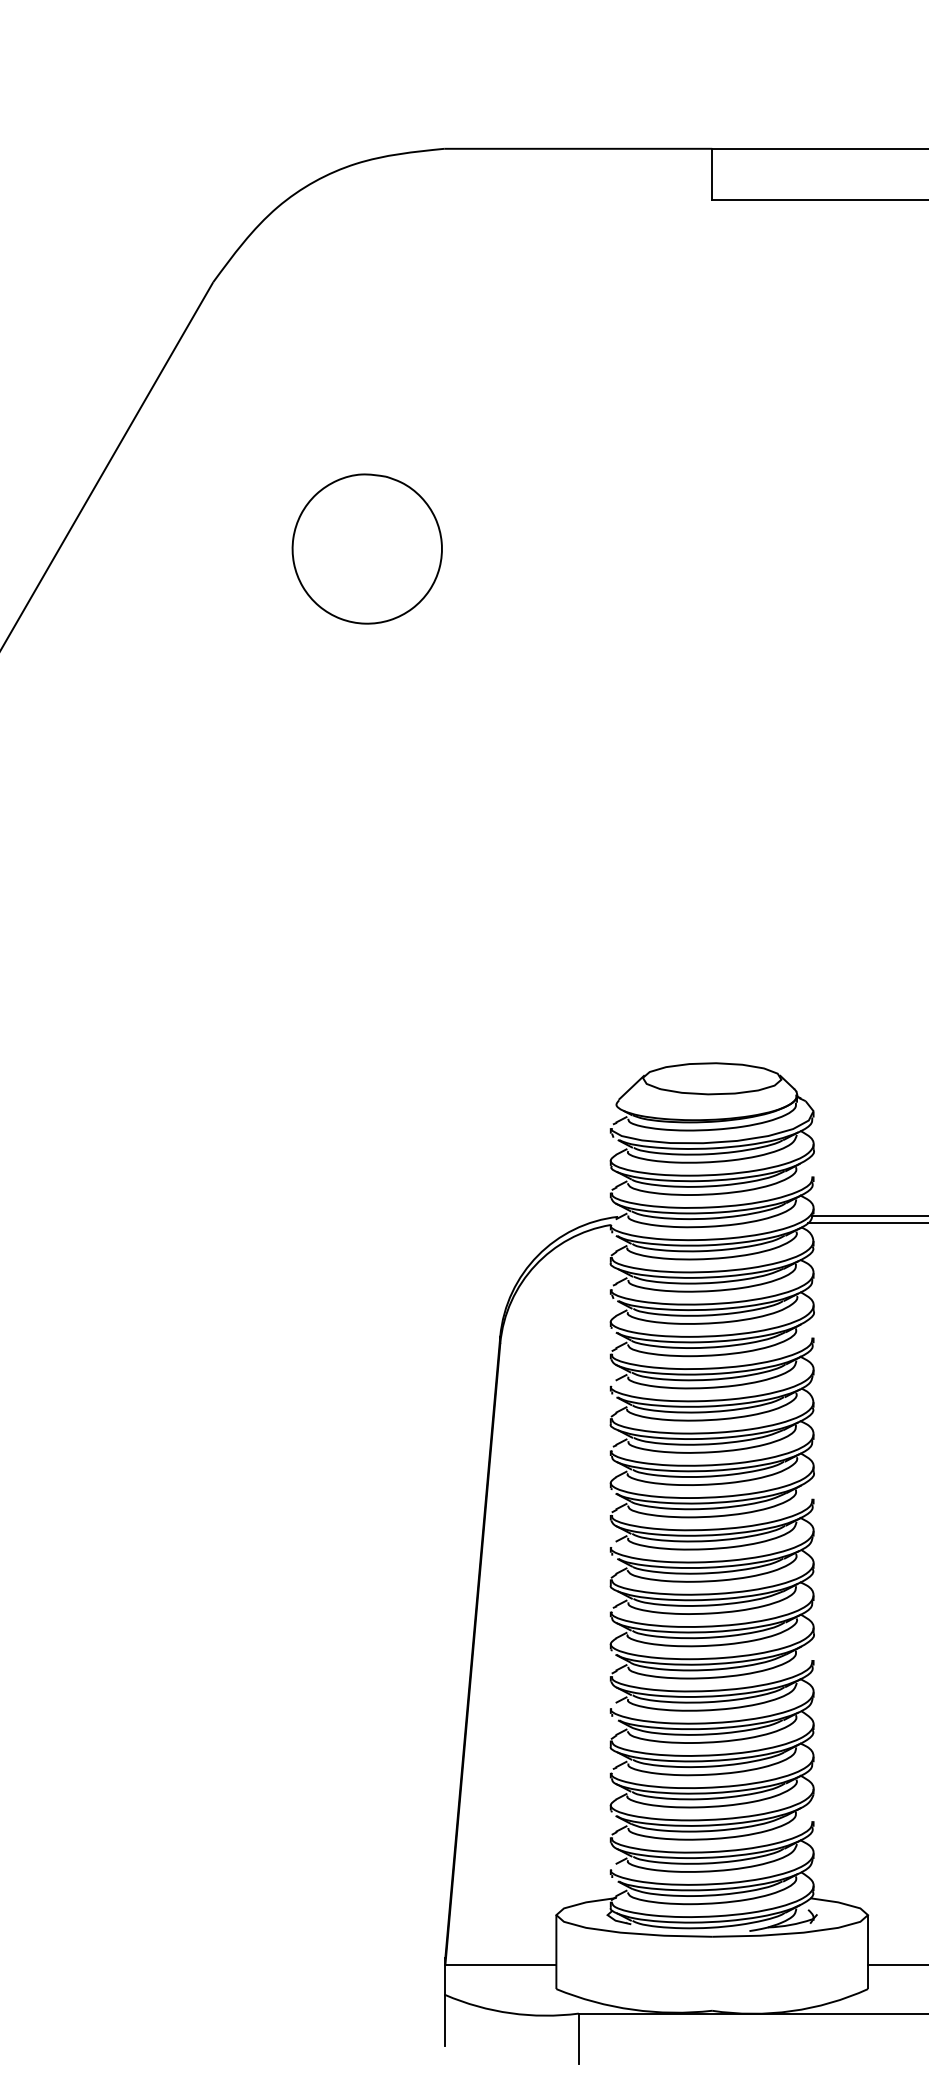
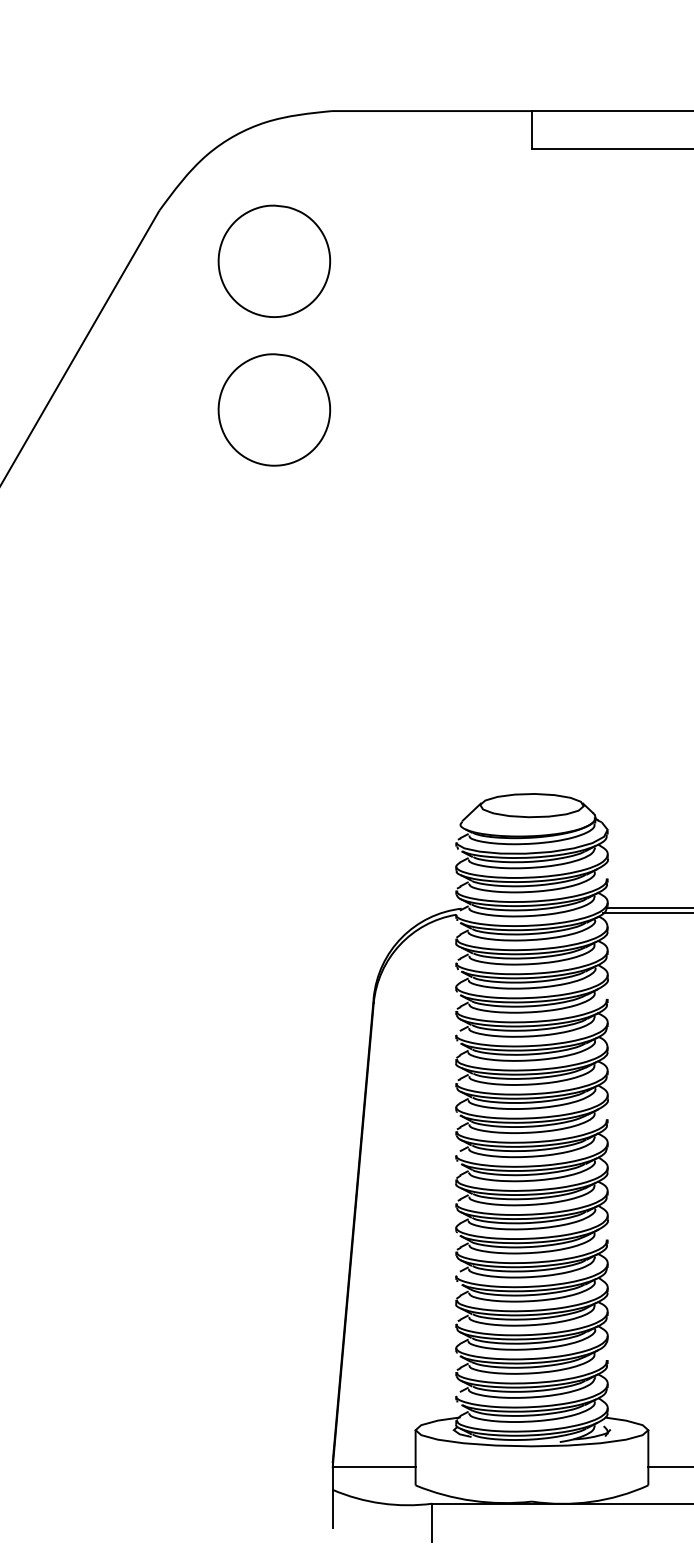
part: (366, 349) -> (273, 260), added

